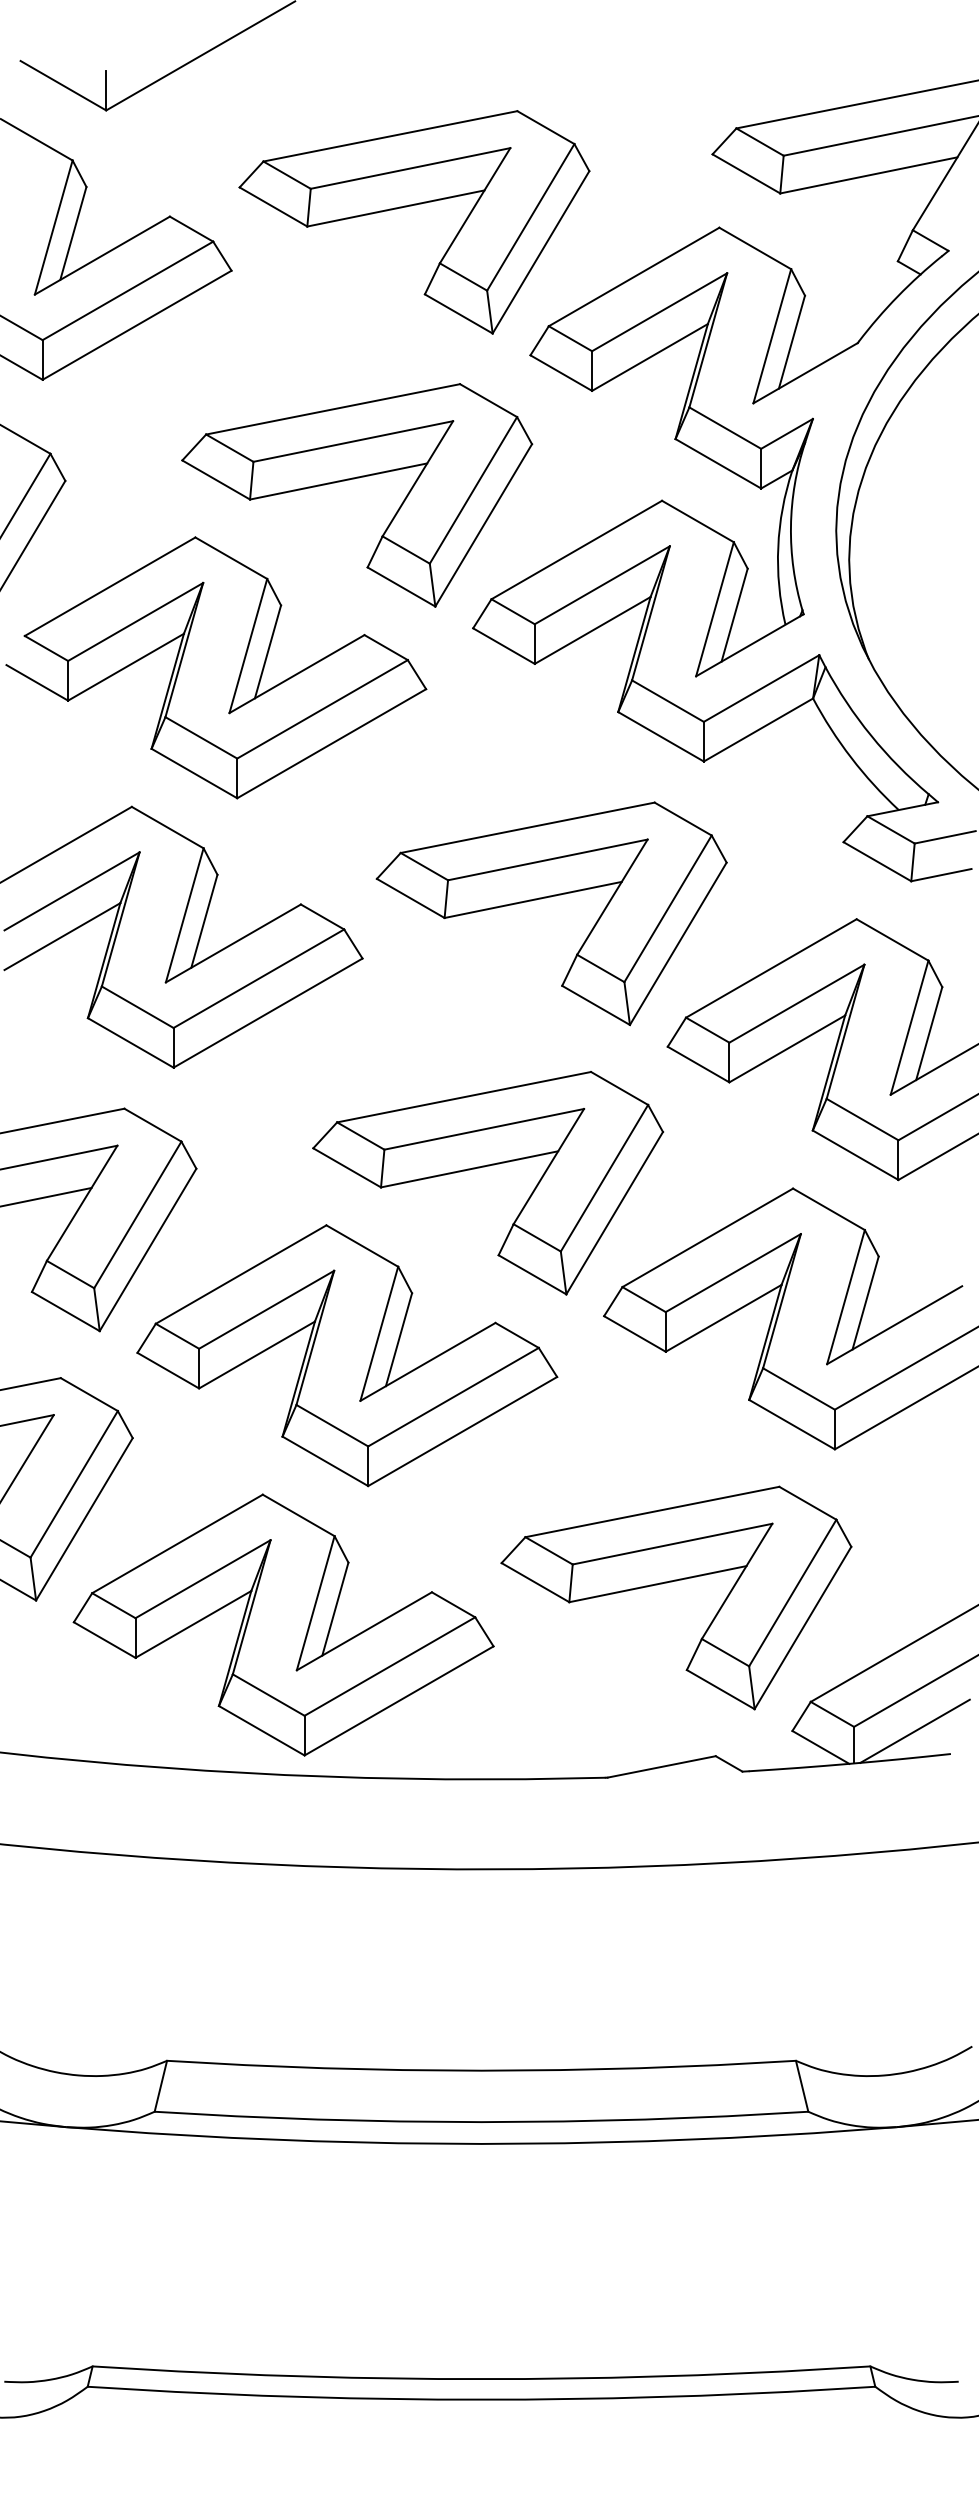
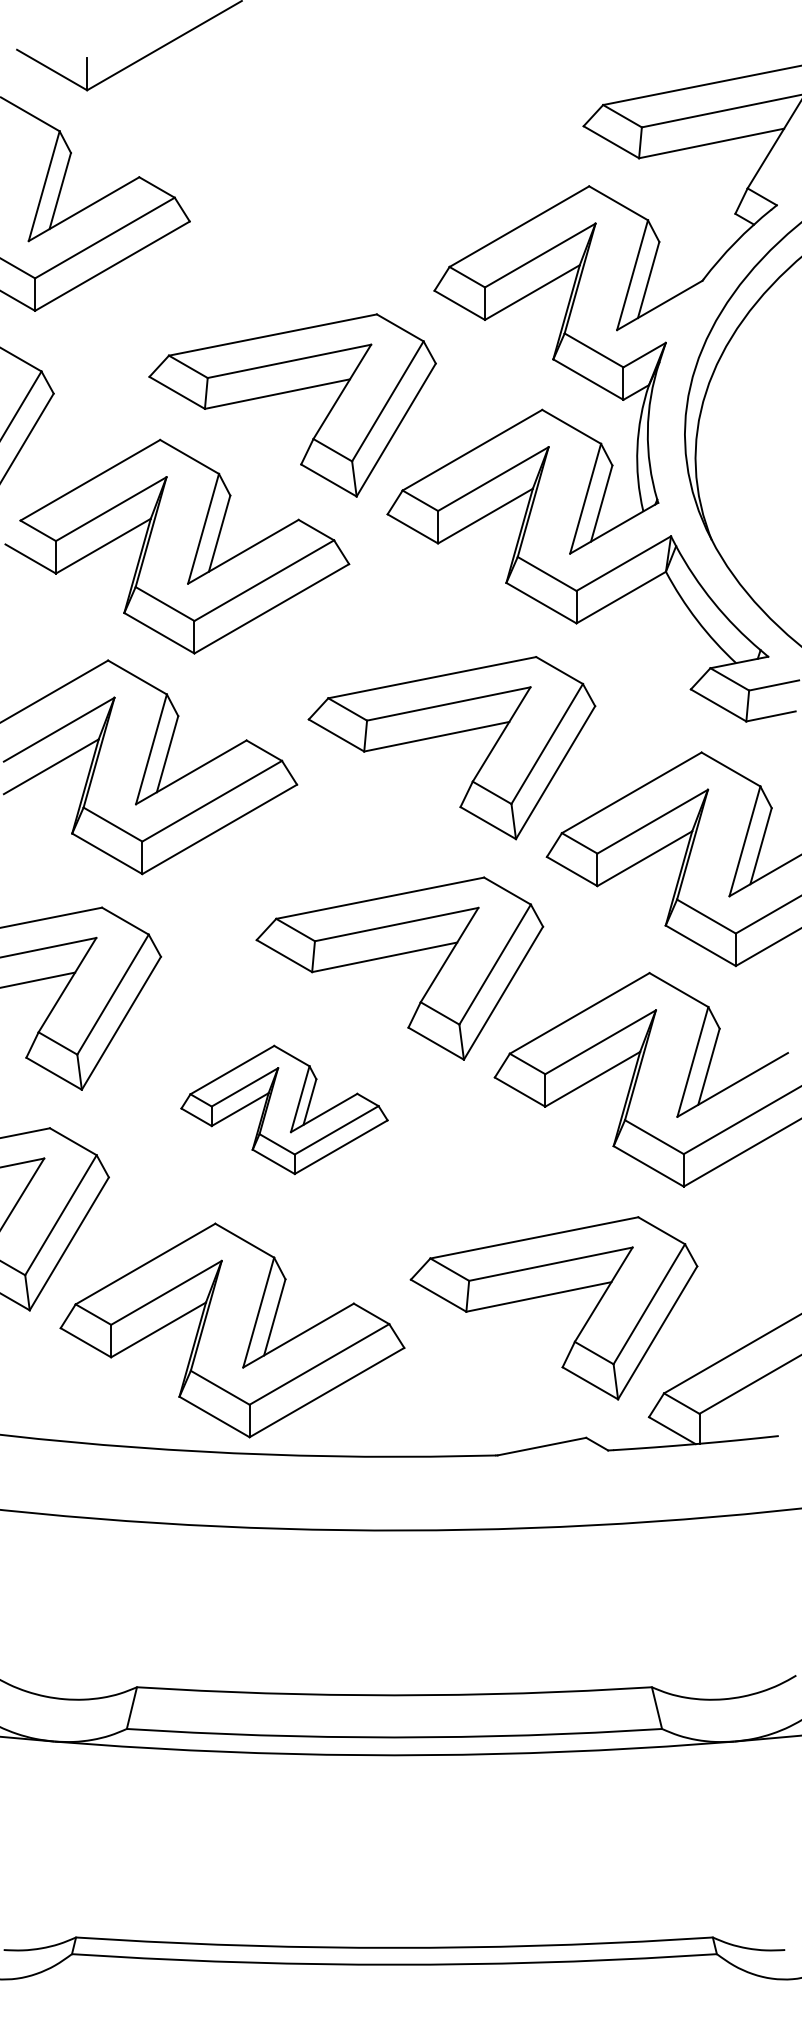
part: (409, 207) -> (335, 169), removed
part: (347, 1355) -> (284, 1109), size x0.6
line: (915, 1731) -> (749, 1417), removed

